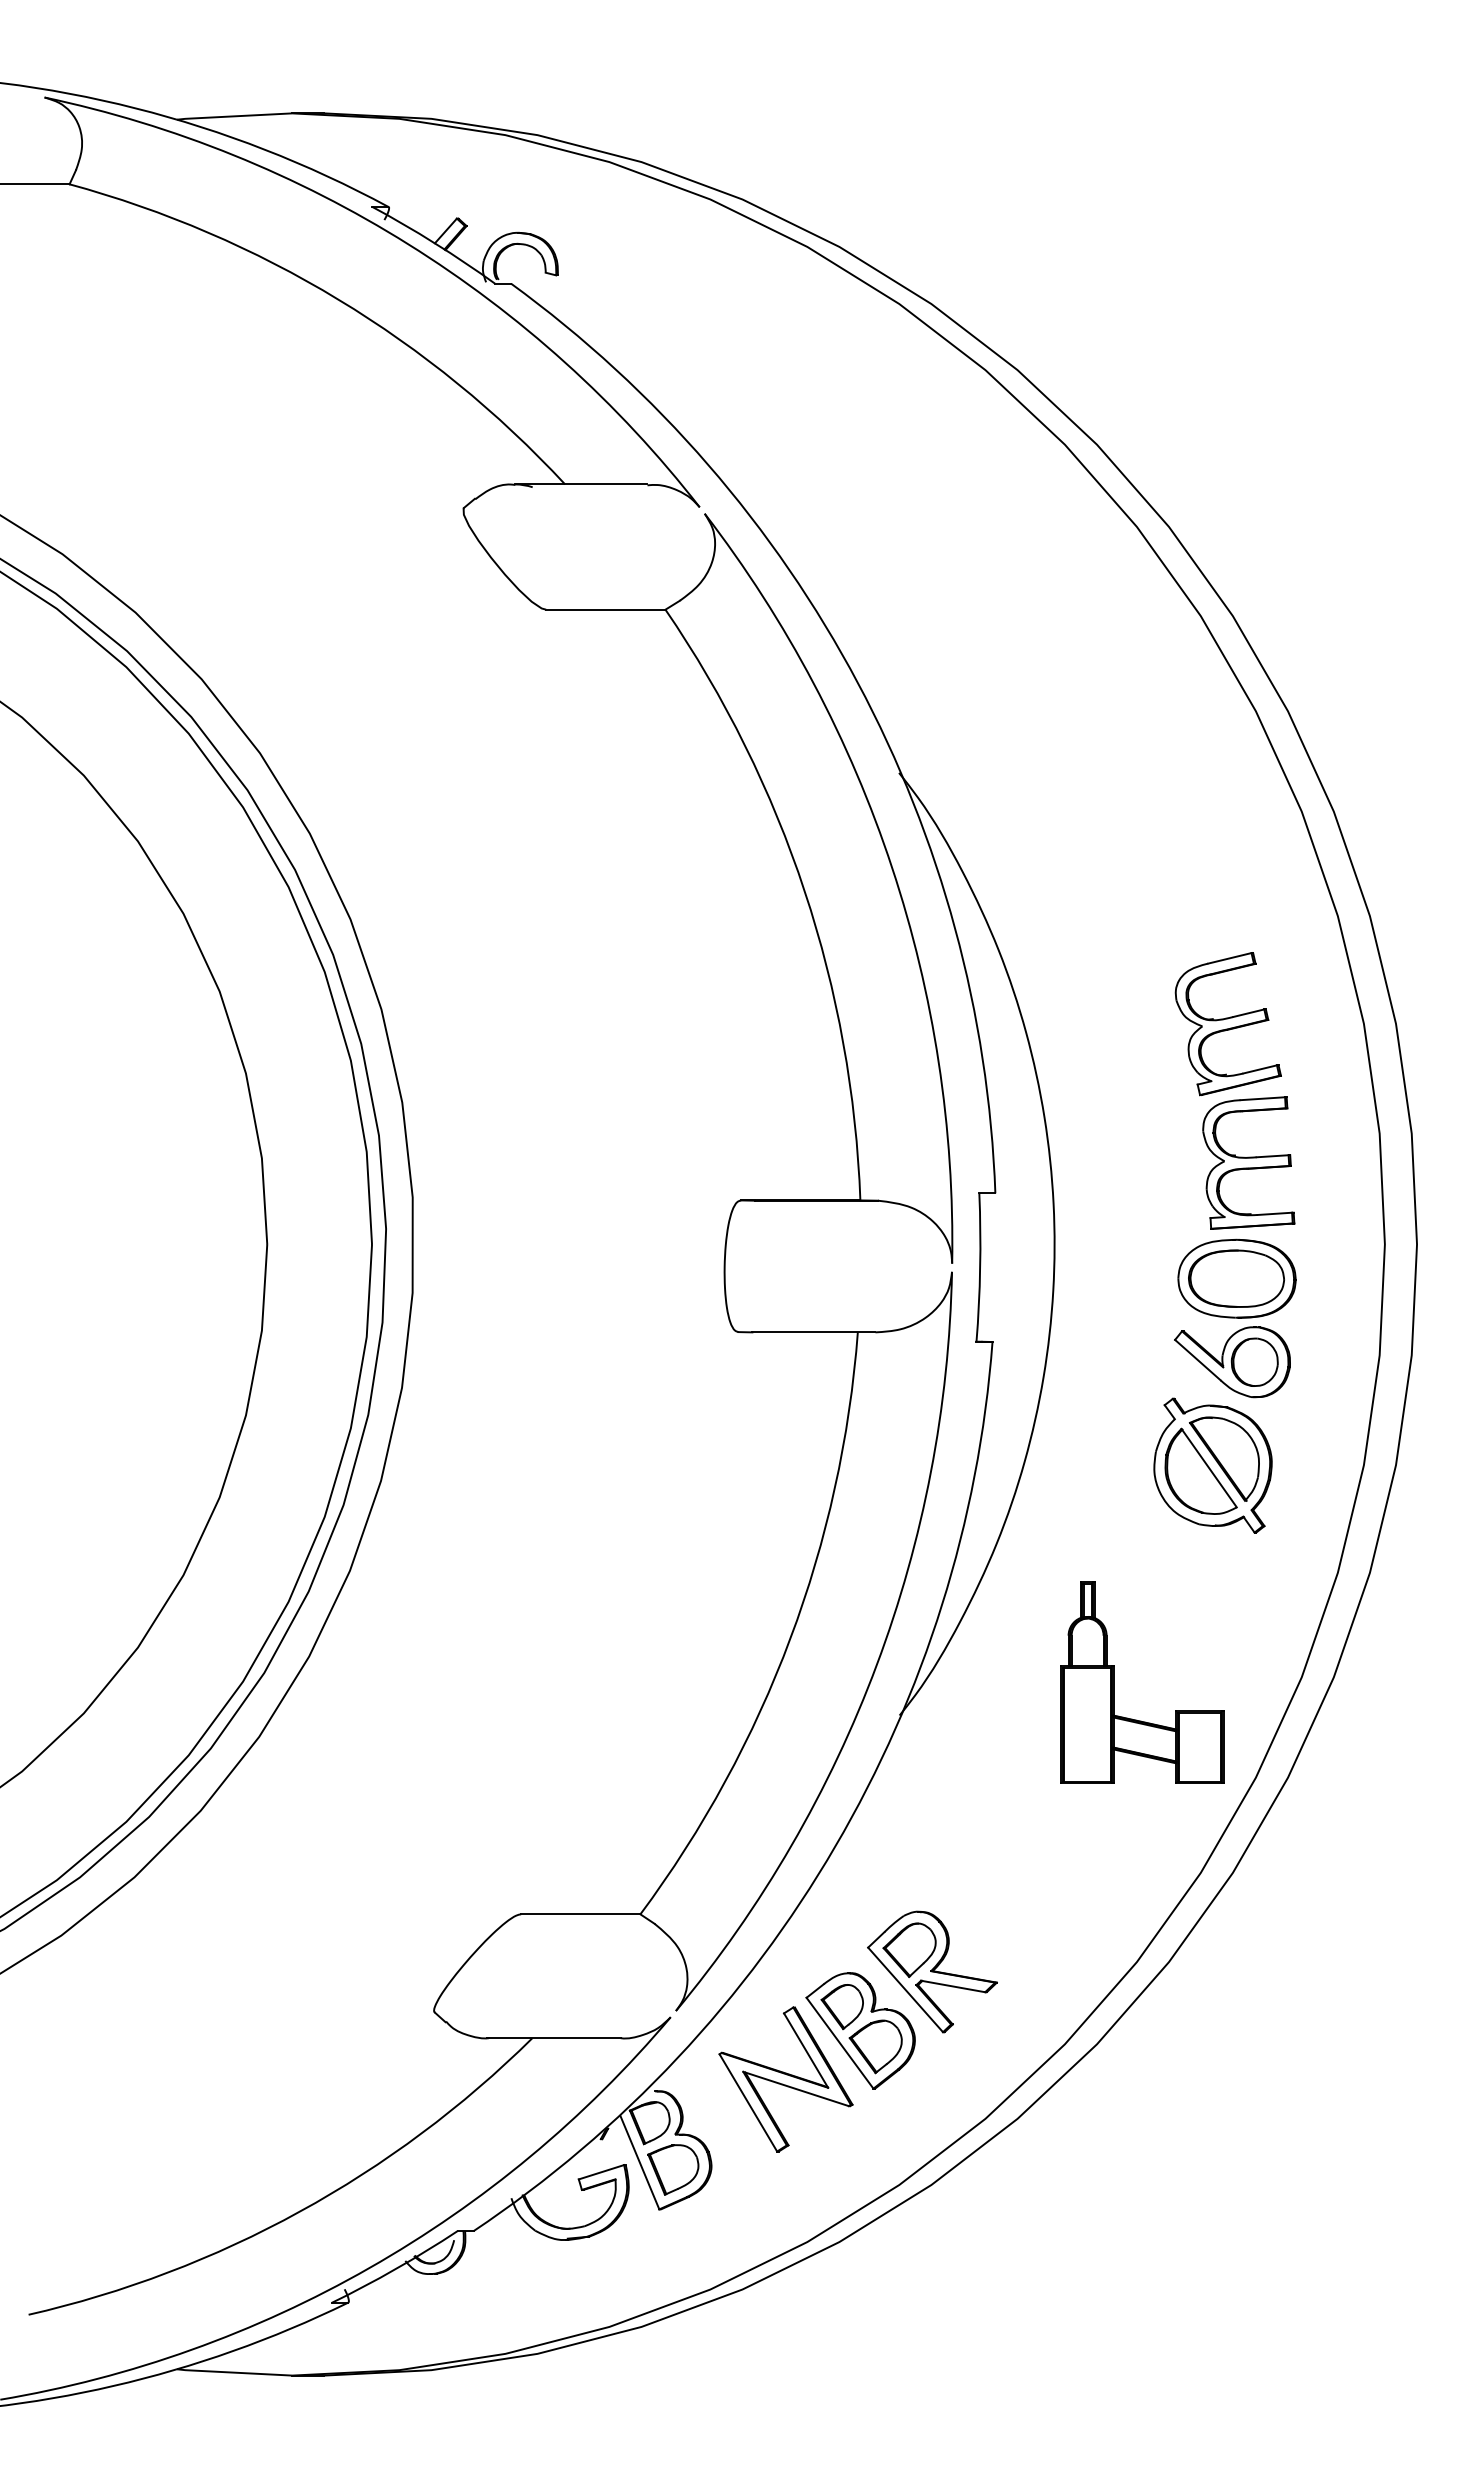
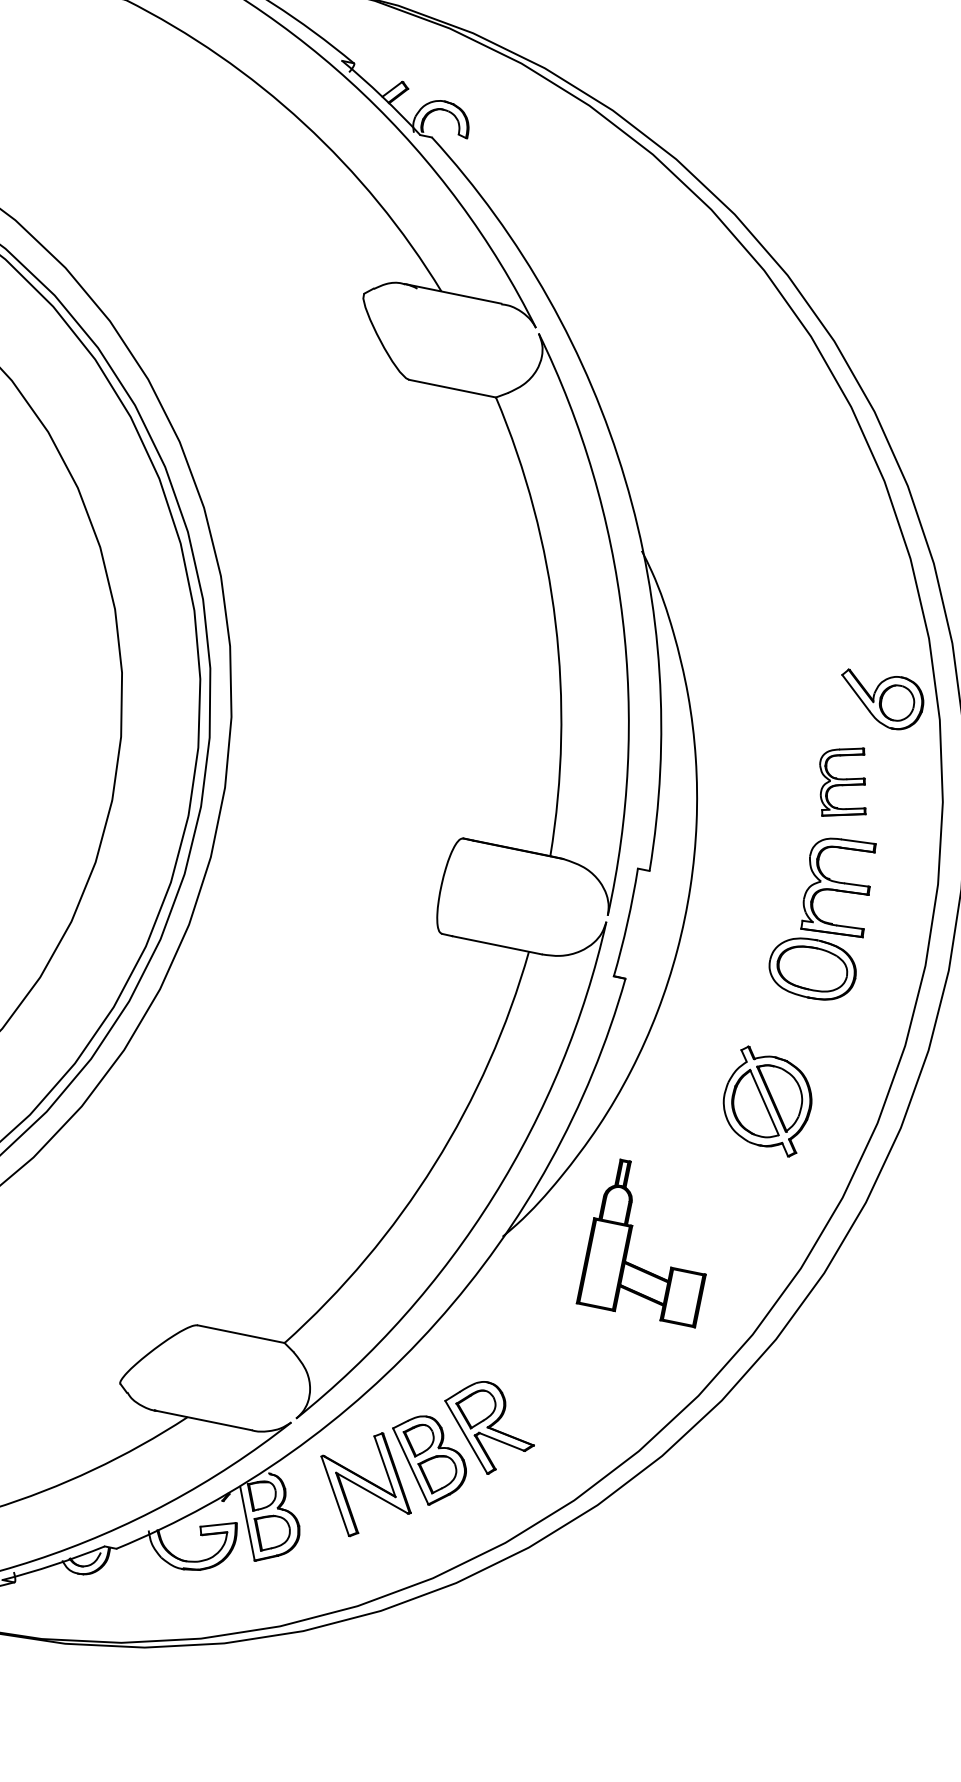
part: (1227, 1024) -> (843, 782), size x0.7
part: (1232, 1362) -> (880, 699), moved
part: (1114, 1682) -> (630, 1237), moved

